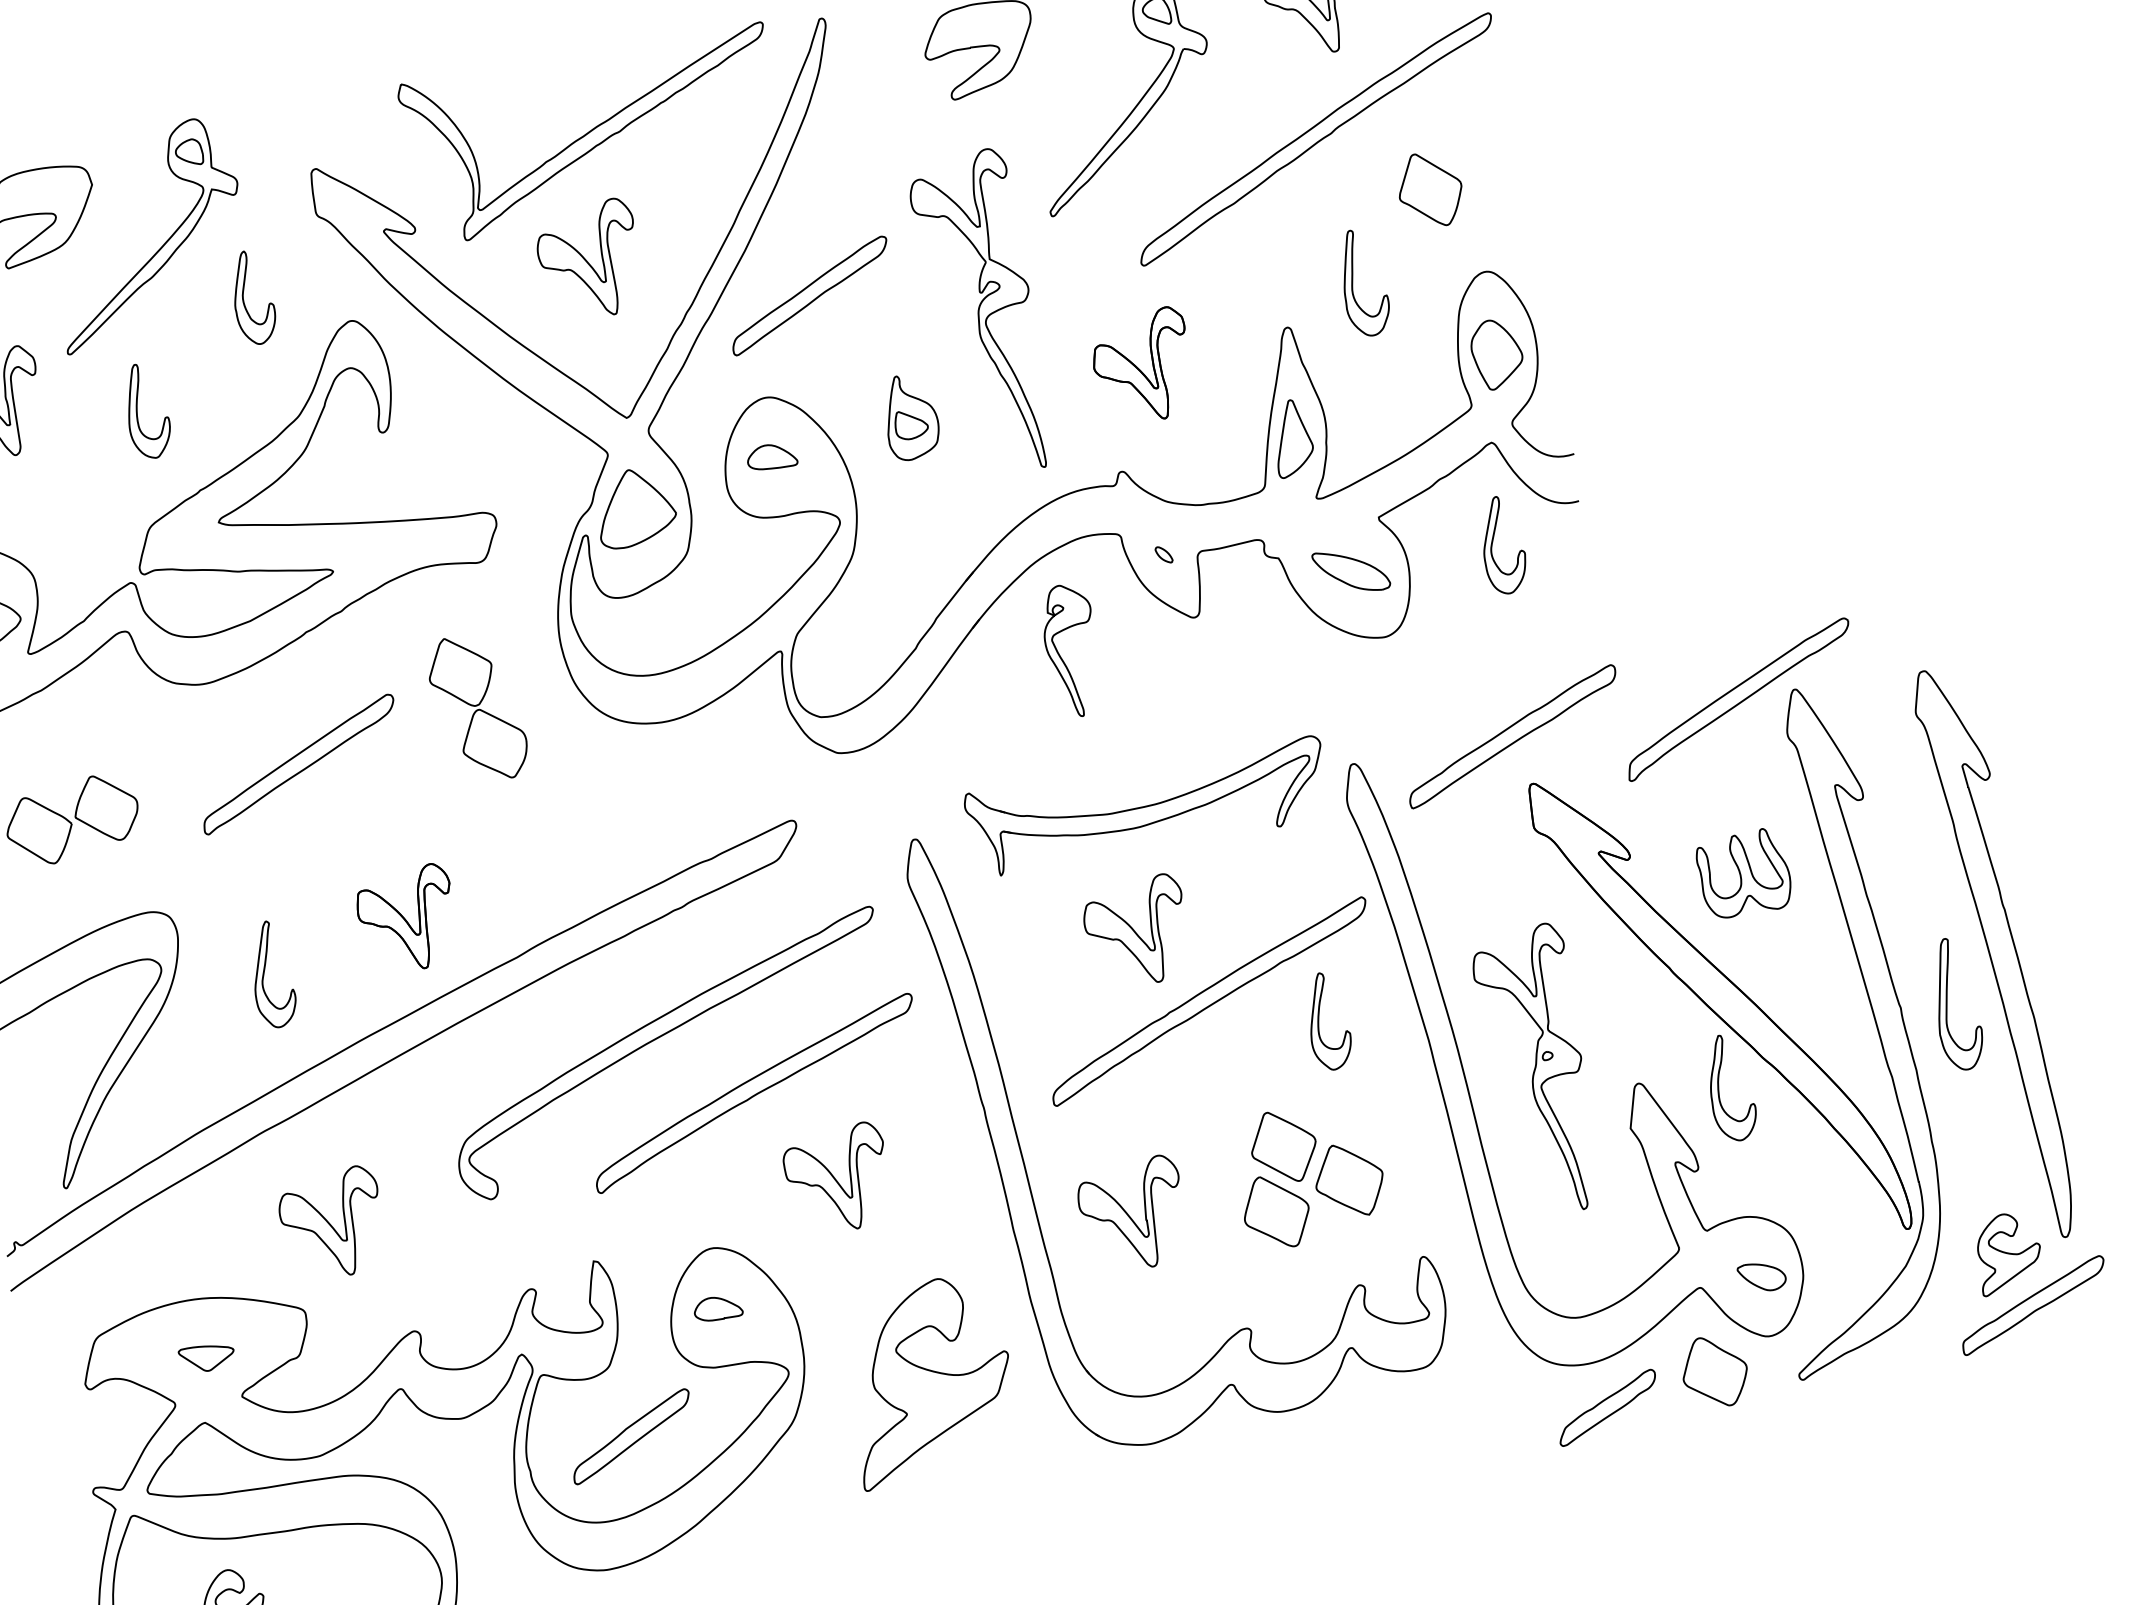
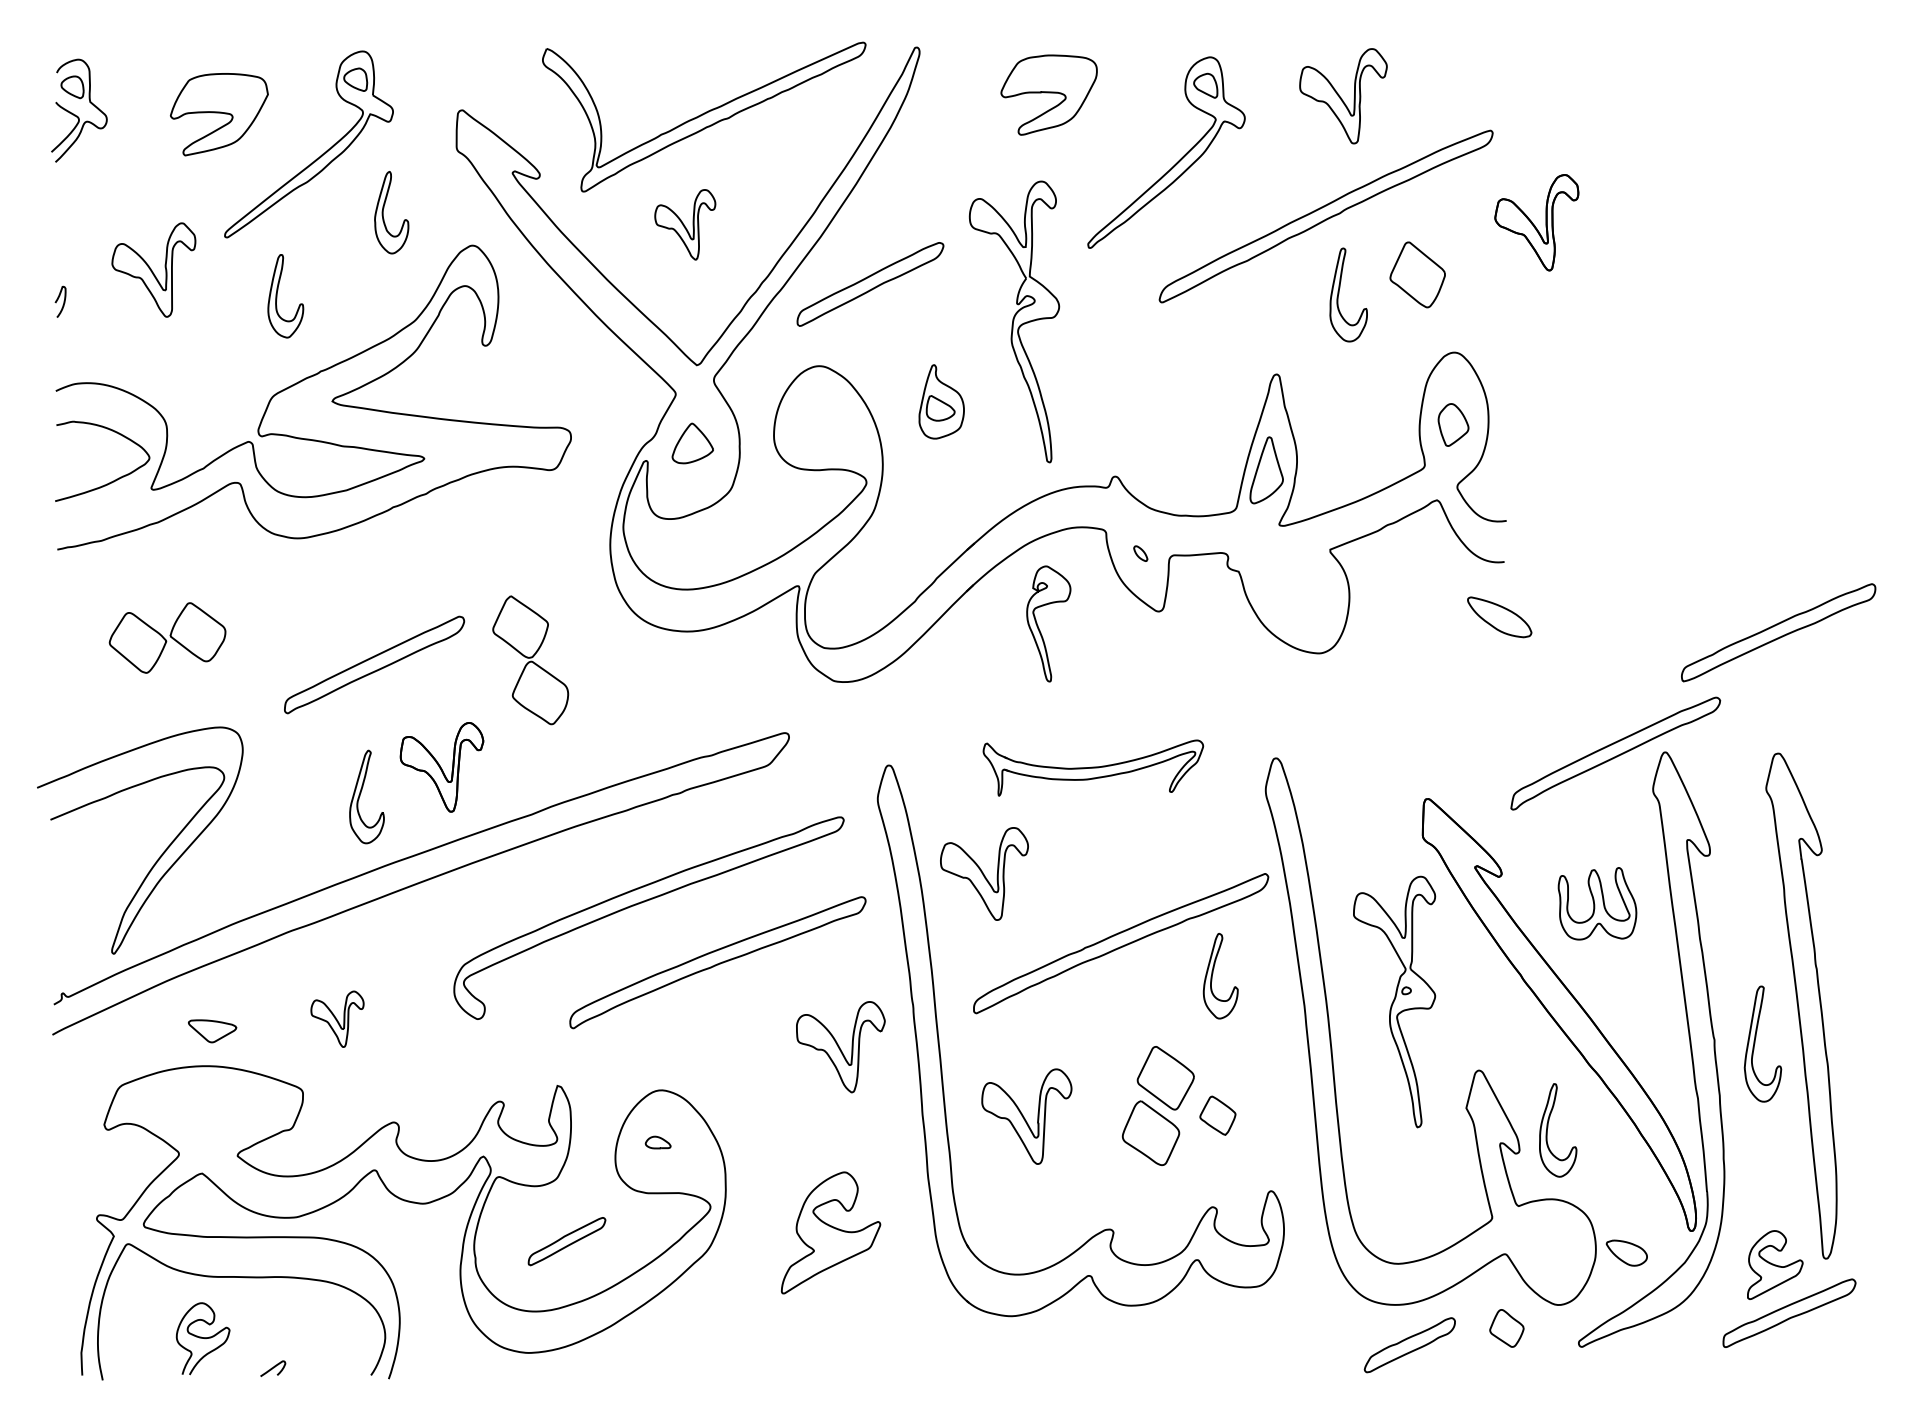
part: (589, 259) -> (685, 224), size x0.7
part: (1353, 283) -> (1339, 294), moved
part: (1497, 353) -> (1453, 424), size x0.7
part: (1141, 366) -> (1536, 222), moved
part: (771, 456) -> (816, 417), removed
part: (635, 507) -> (692, 443), size x0.6
part: (1493, 542) -> (1425, 586), removed
part: (1351, 571) -> (1499, 617), moved
part: (477, 708) -> (530, 660), moved
part: (1512, 736) -> (1778, 632), moved
part: (298, 763) -> (374, 664), moved
part: (1147, 806) -> (1093, 767), size x0.7
part: (1136, 931) -> (984, 873), moved
part: (271, 973) -> (366, 796), moved
part: (1535, 1070) -> (1394, 1001), moved
part: (1719, 1086) -> (1548, 1127), moved
part: (837, 1179) -> (840, 1047), moved
part: (1348, 1180) -> (1217, 1115), size x0.6
part: (332, 1224) -> (337, 1019), size x0.6
part: (1761, 1276) -> (1626, 1252), moved
part: (717, 1308) -> (657, 1142), size x0.6
part: (207, 1358) -> (212, 1031), moved
part: (1714, 1372) -> (1506, 1328), size x0.6
part: (929, 1380) -> (830, 1232), size x0.7
part: (630, 1436) -> (566, 1241), size x0.7

